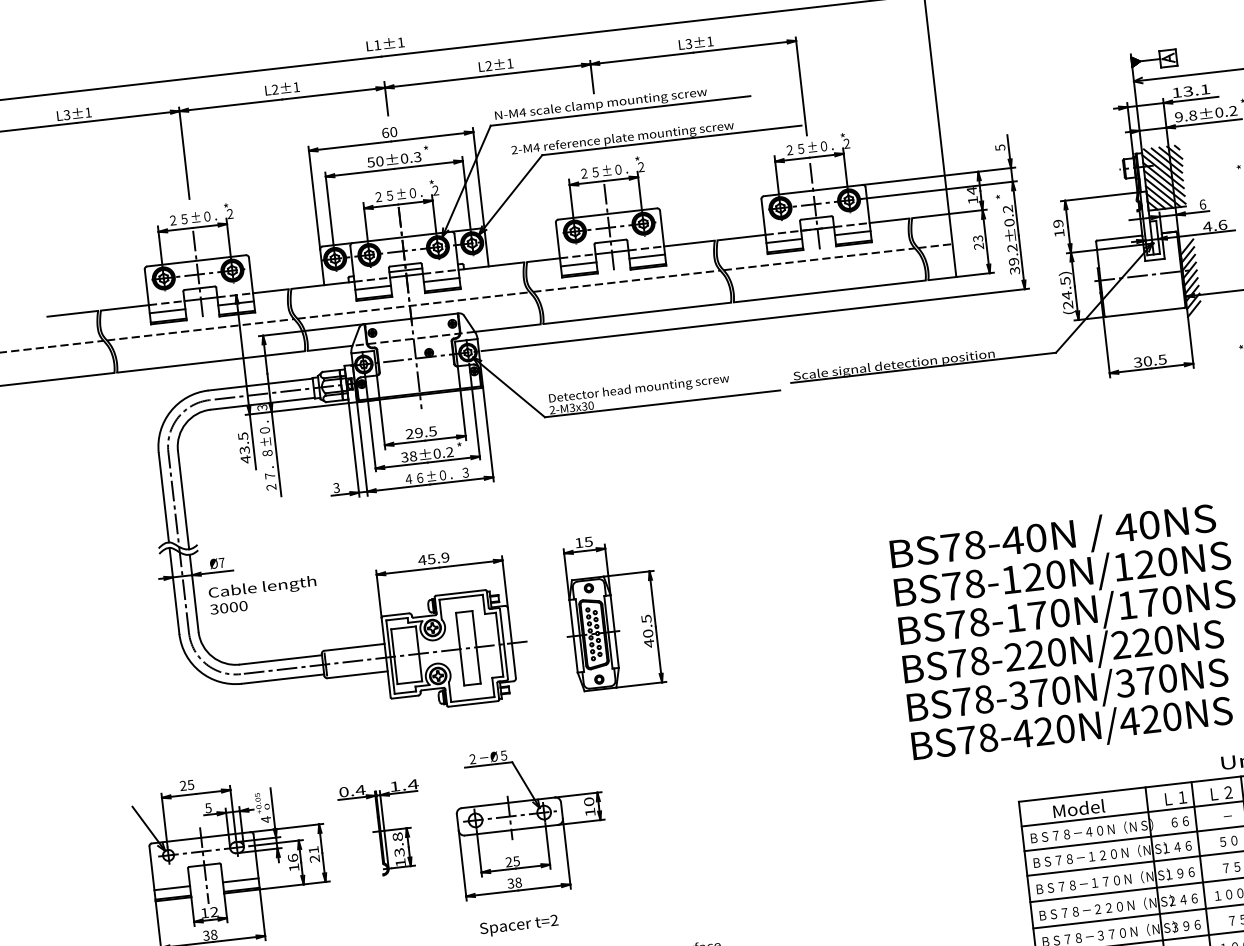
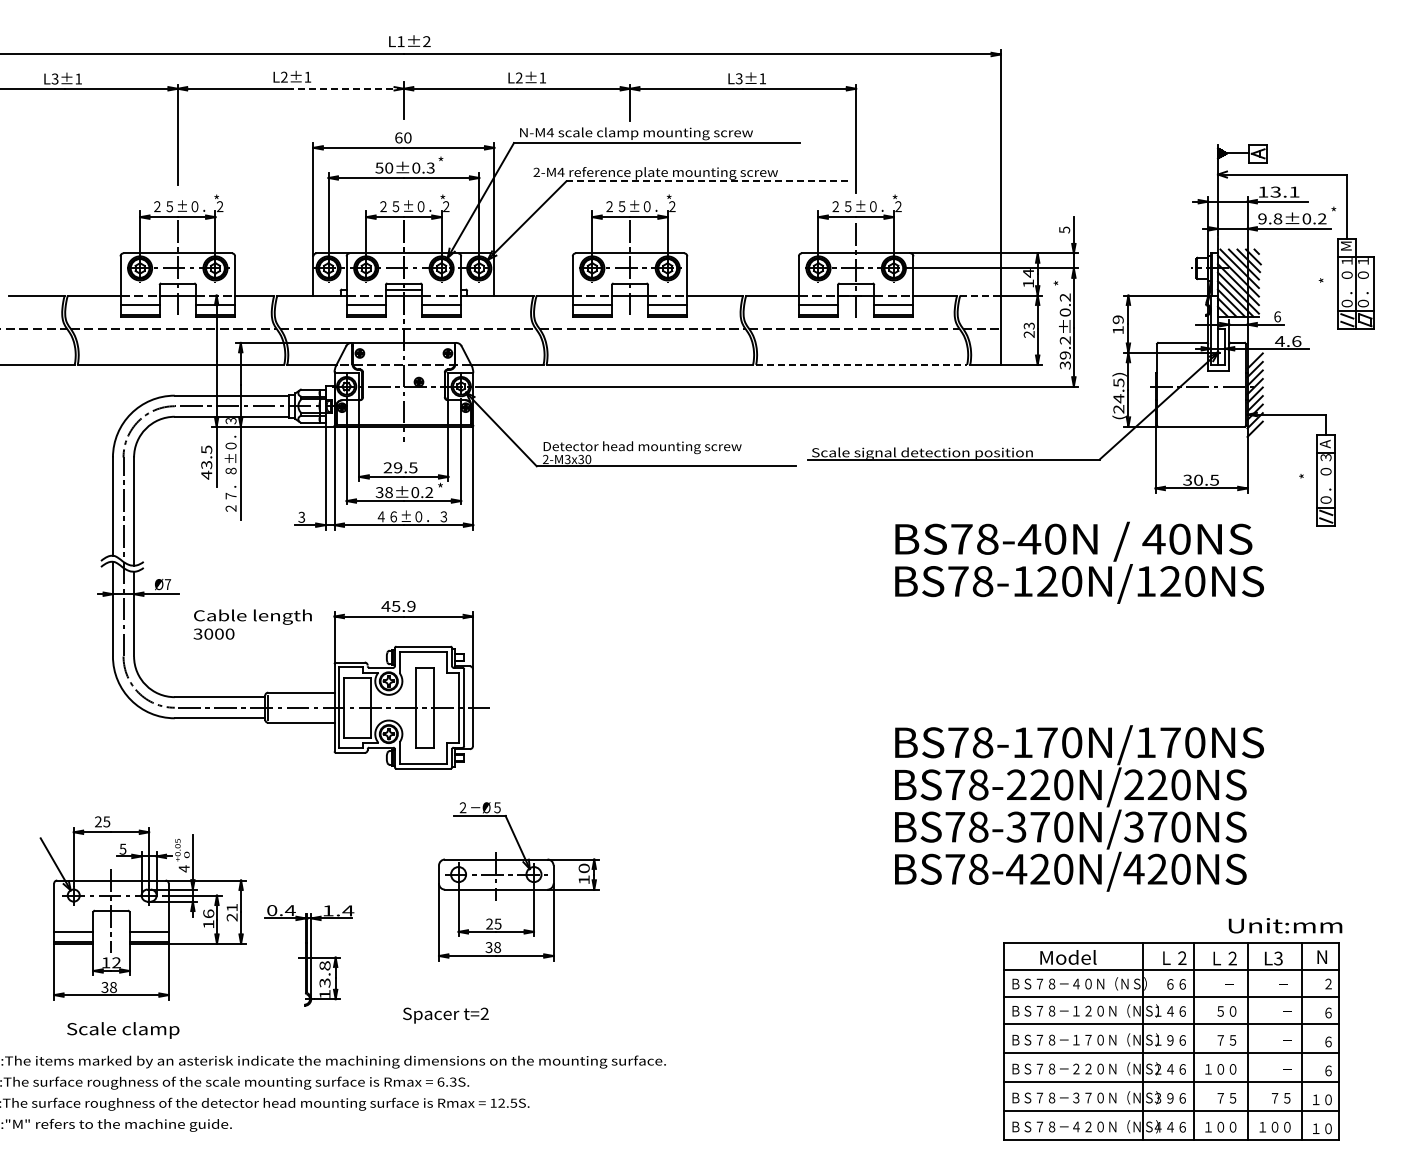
text: (400, 42) -> (426, 41), L1±1 -> L1±2
line: (333, 93) -> (347, 88), solid -> dashed
line: (671, 140) -> (708, 181), solid -> dashed
line: (931, 215) -> (981, 295), solid -> dashed
line: (830, 290) -> (862, 364), solid -> dashed
text: (1060, 556) -> (1079, 562), moved
text: (262, 595) -> (252, 624), moved
part: (611, 611) -> (584, 685), removed
text: (1181, 796) -> (1181, 957), Ｌ１ -> Ｌ２
part: (530, 820) -> (518, 881), moved
part: (382, 829) -> (309, 955), moved

